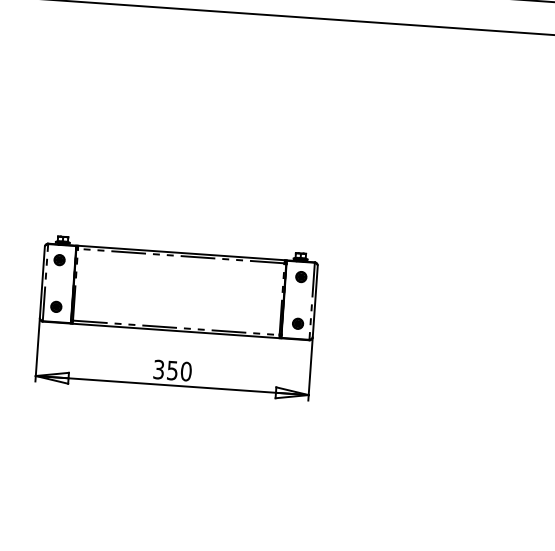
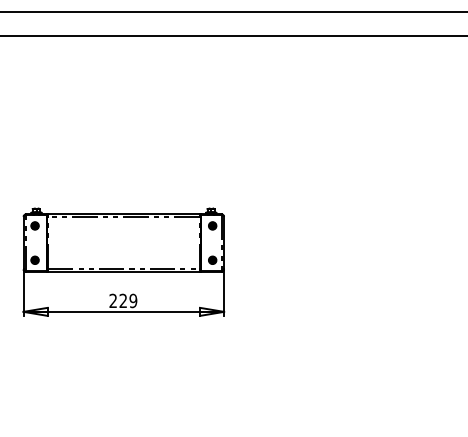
text: (172, 370) -> (123, 300), 350 -> 229

